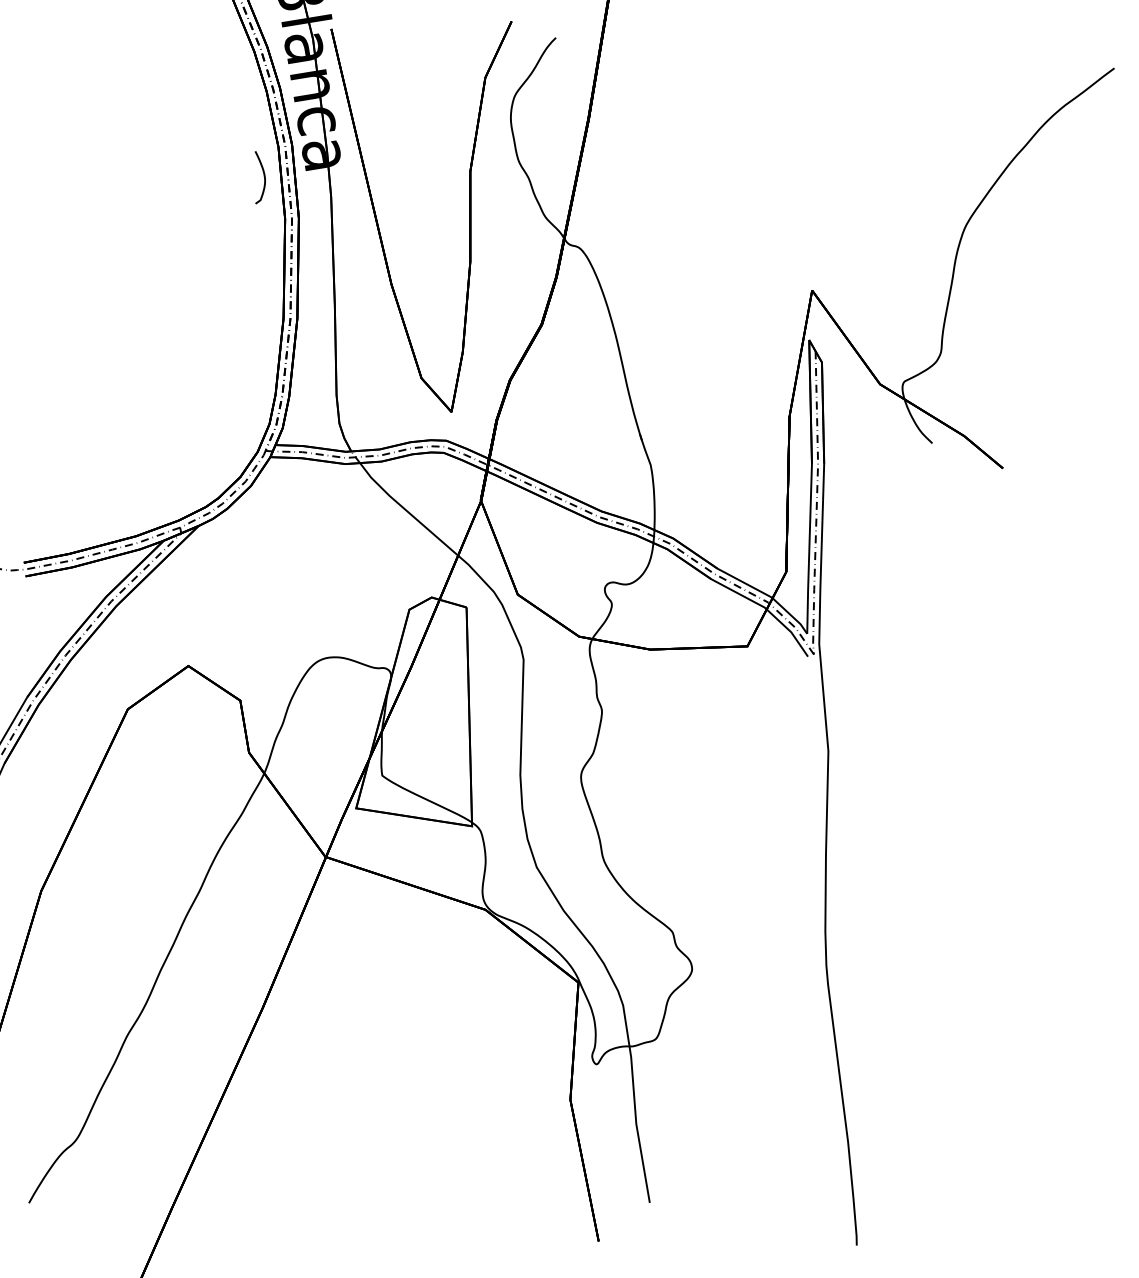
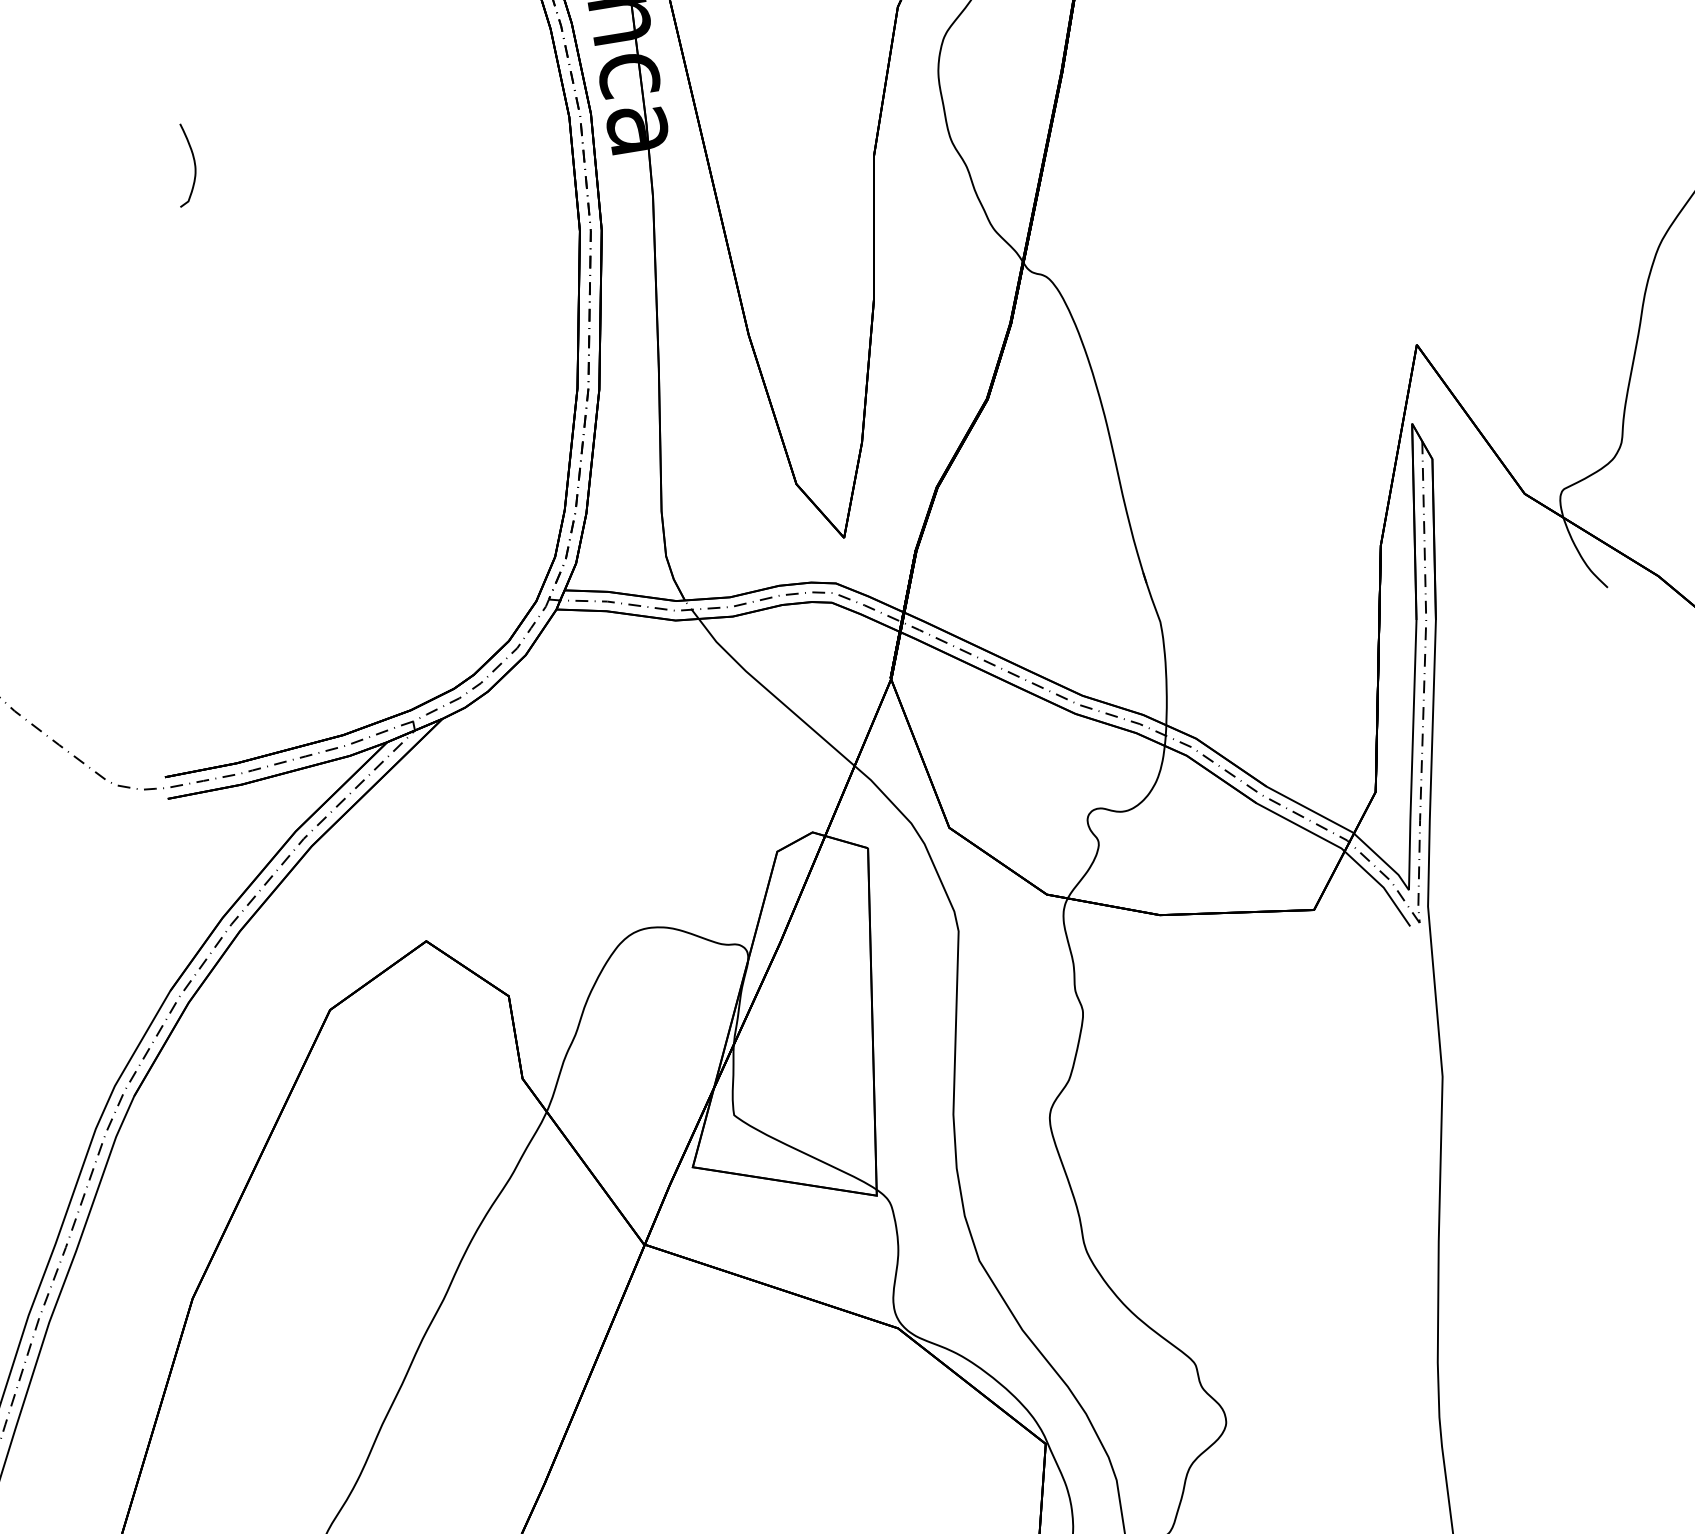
curve: (263, 176) -> (193, 163), moved

